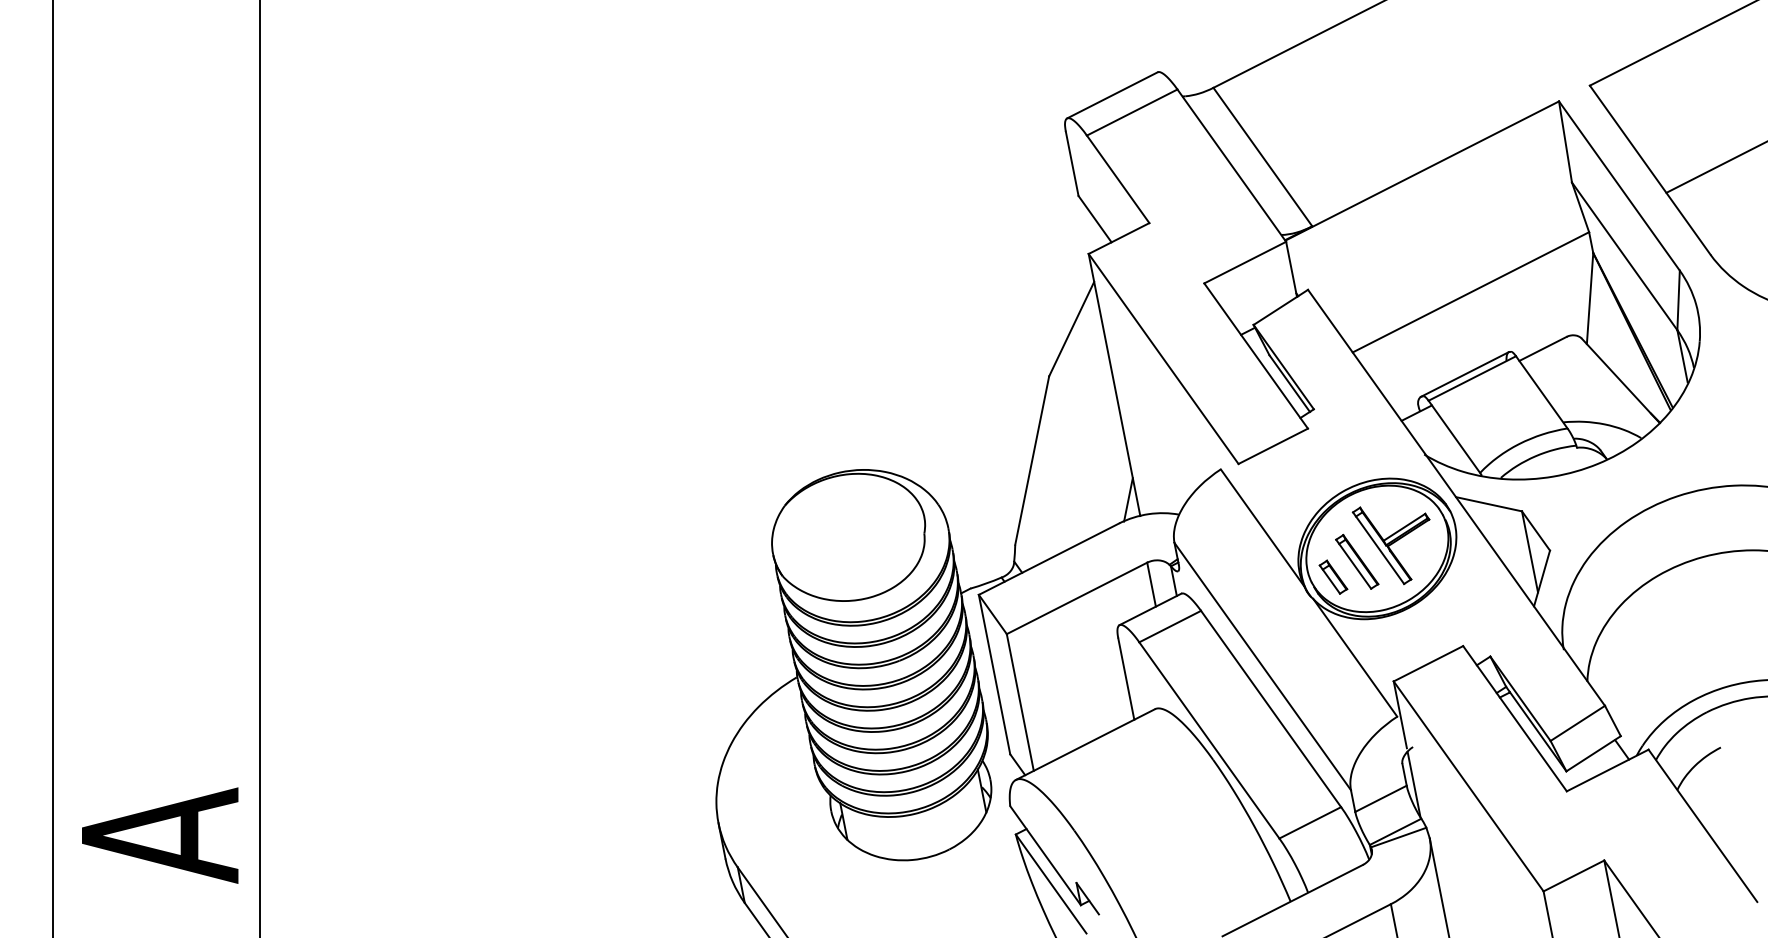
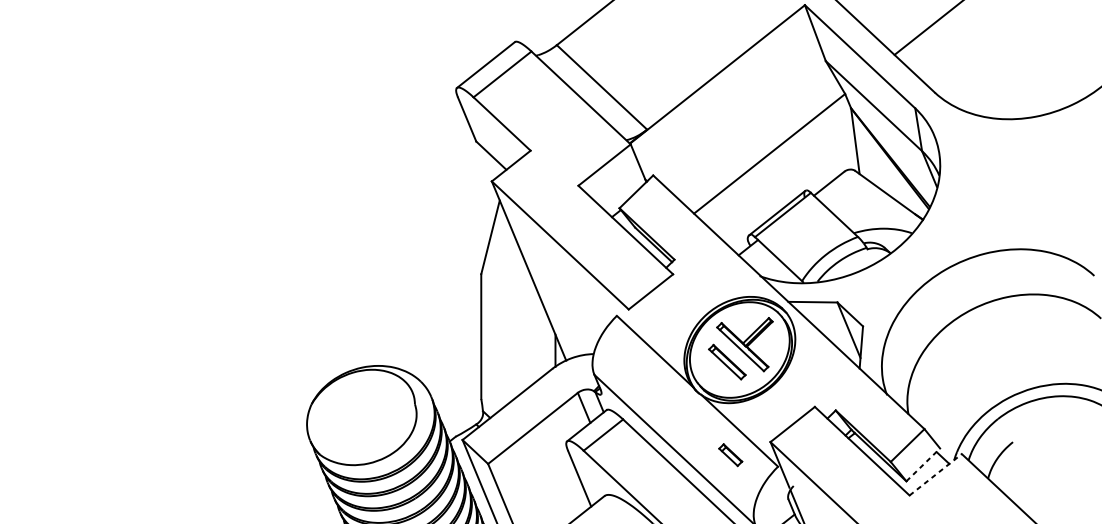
part: (1333, 576) -> (730, 454), moved
line: (1594, 753) -> (923, 464), solid -> dashed
line: (1607, 770) -> (935, 474), solid -> dashed

